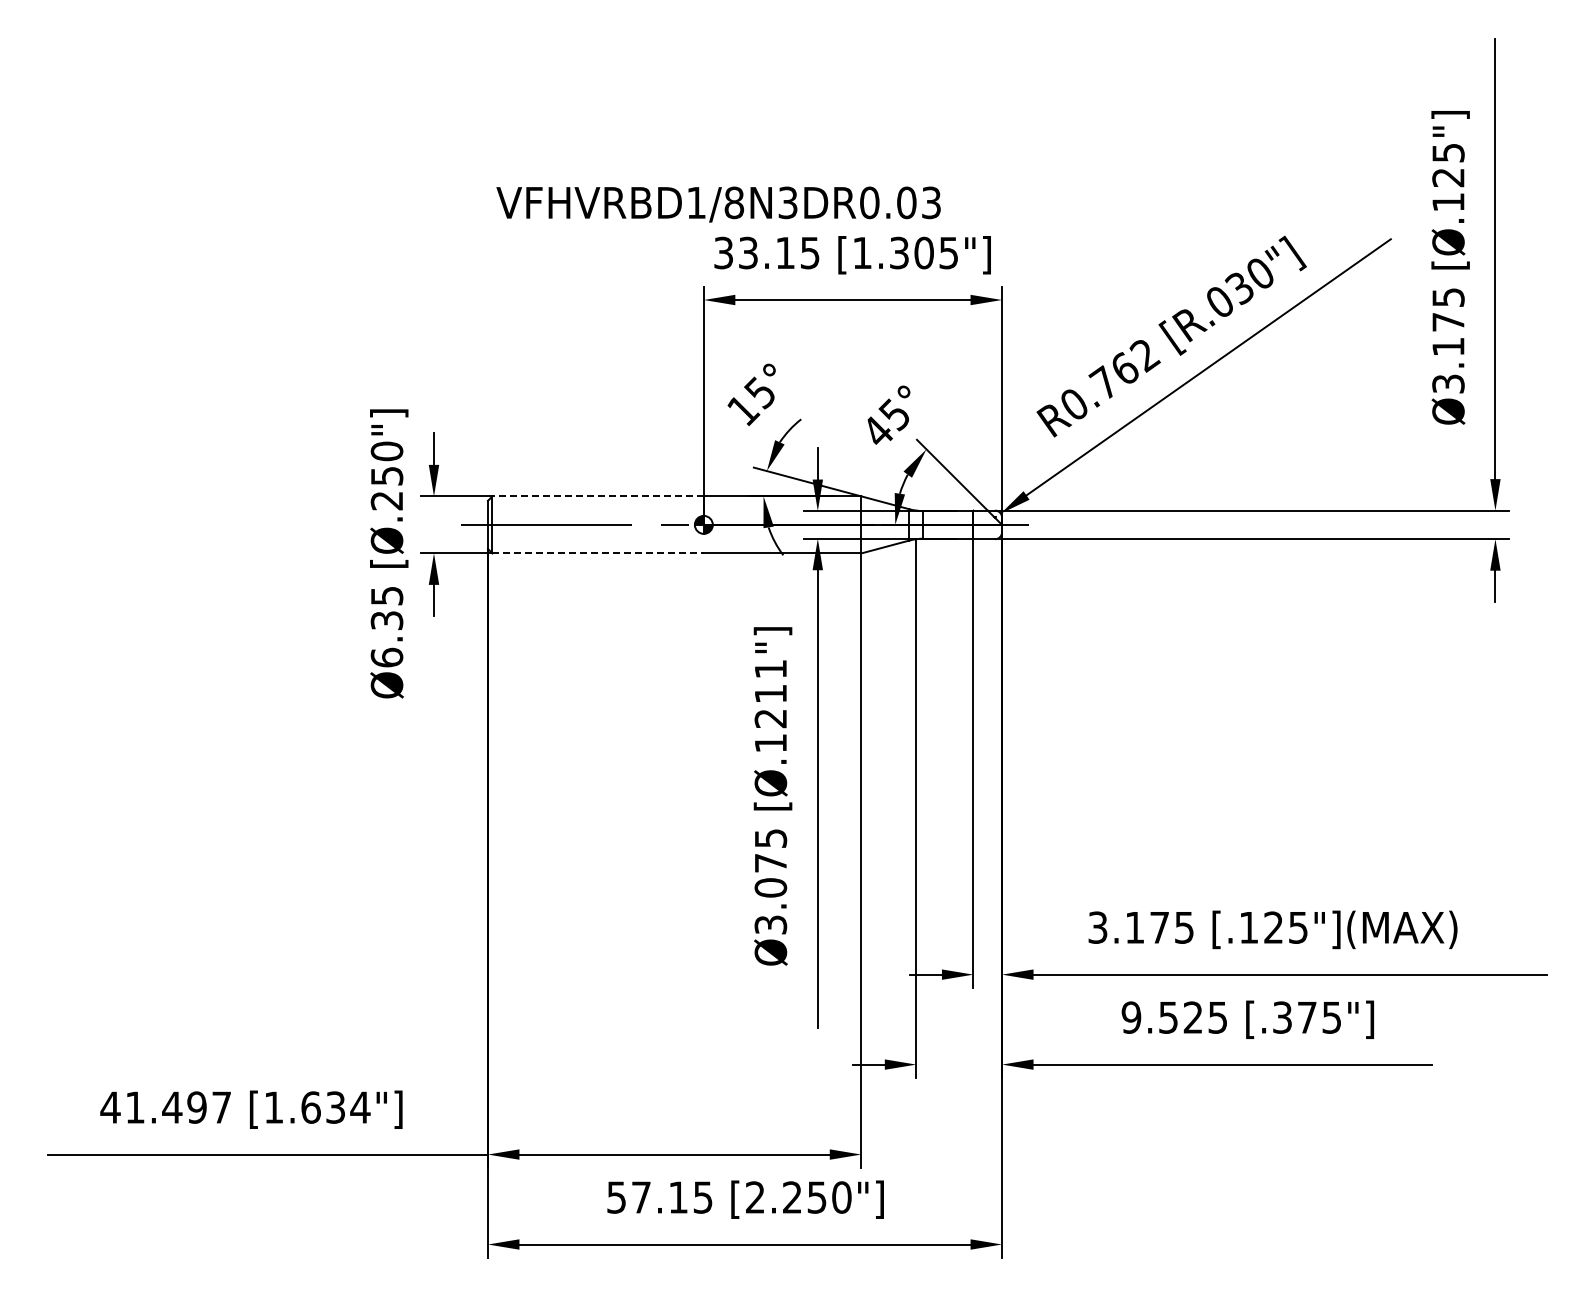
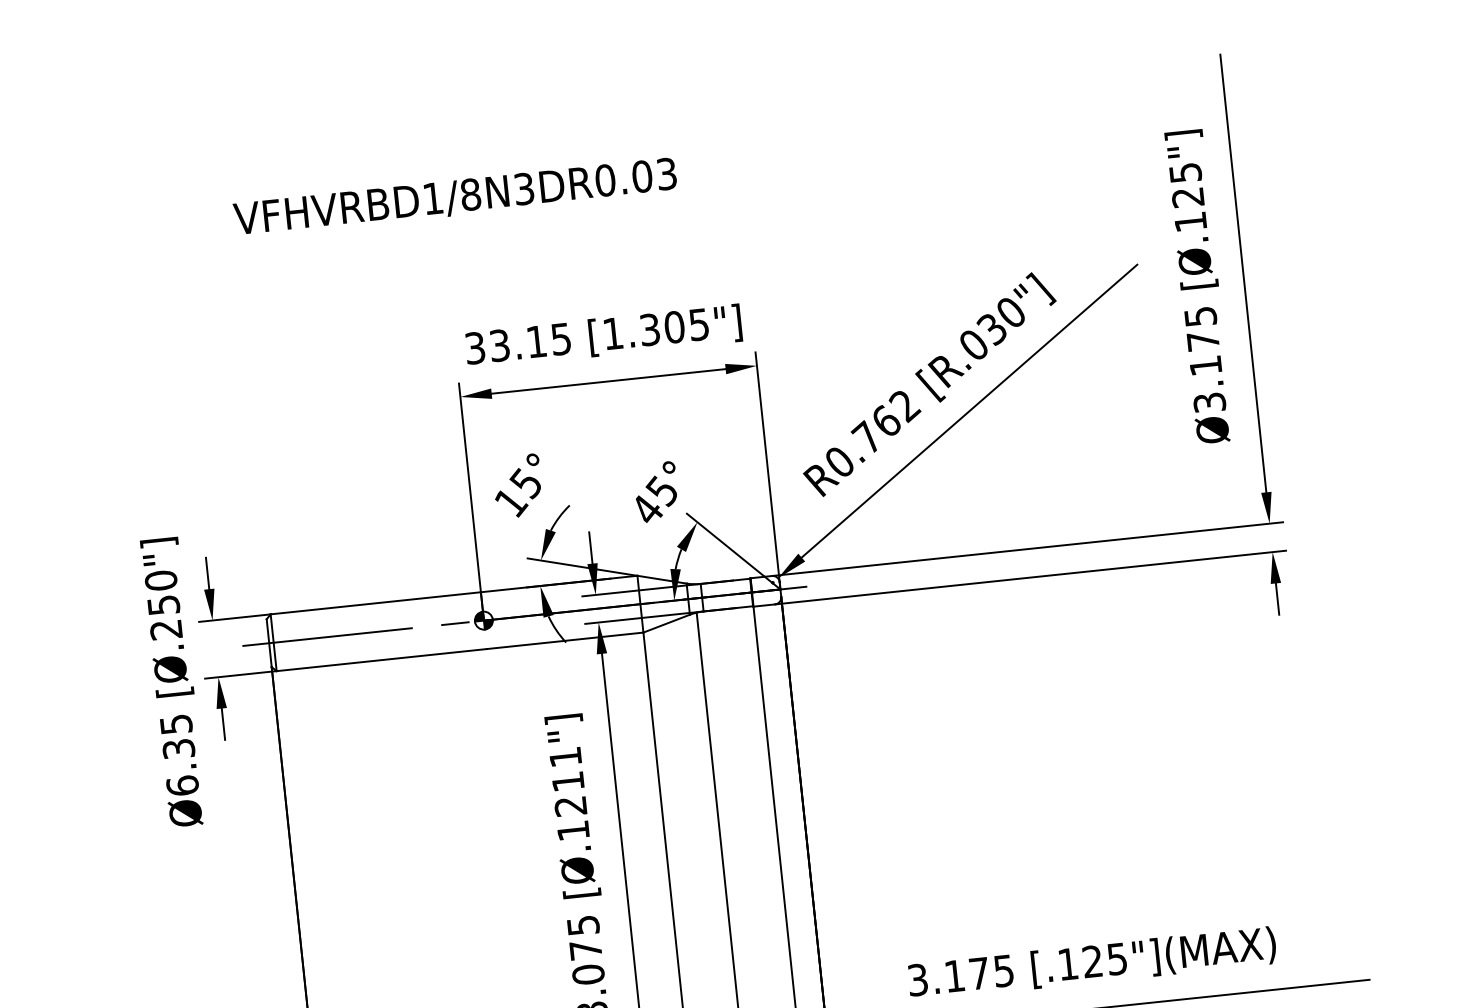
text: (718, 204) -> (455, 197), moved
line: (598, 496) -> (376, 603), dashed -> solid
line: (598, 553) -> (382, 660), dashed -> solid

